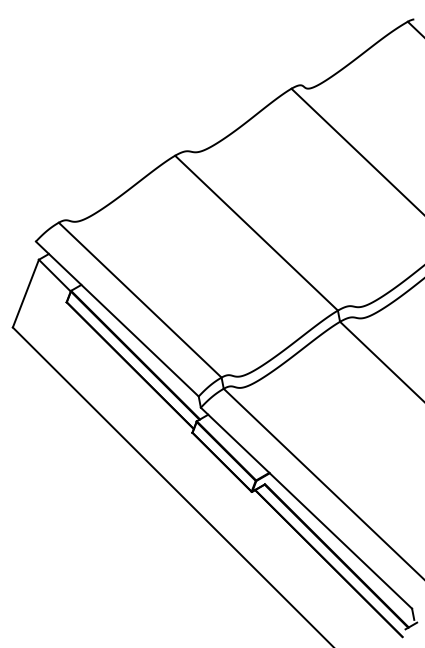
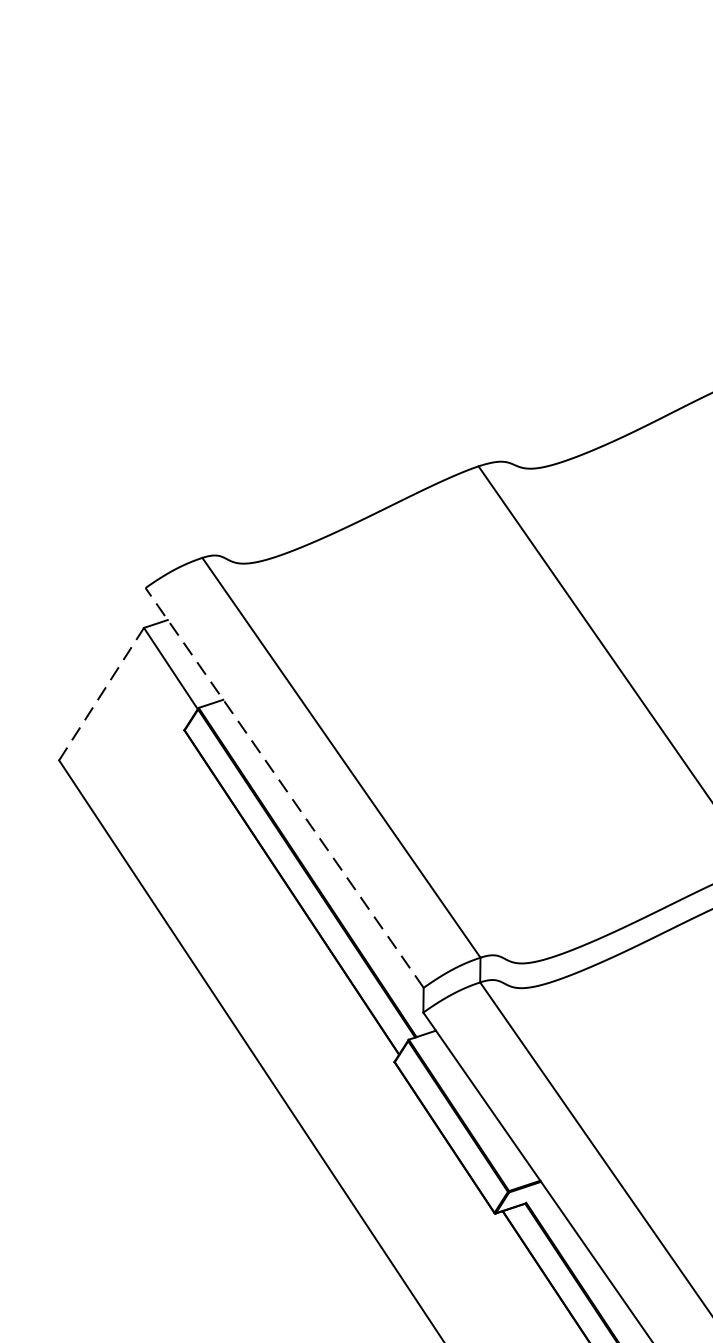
line: (26, 293) -> (102, 694), solid -> dashed
line: (116, 318) -> (283, 786), solid -> dashed

